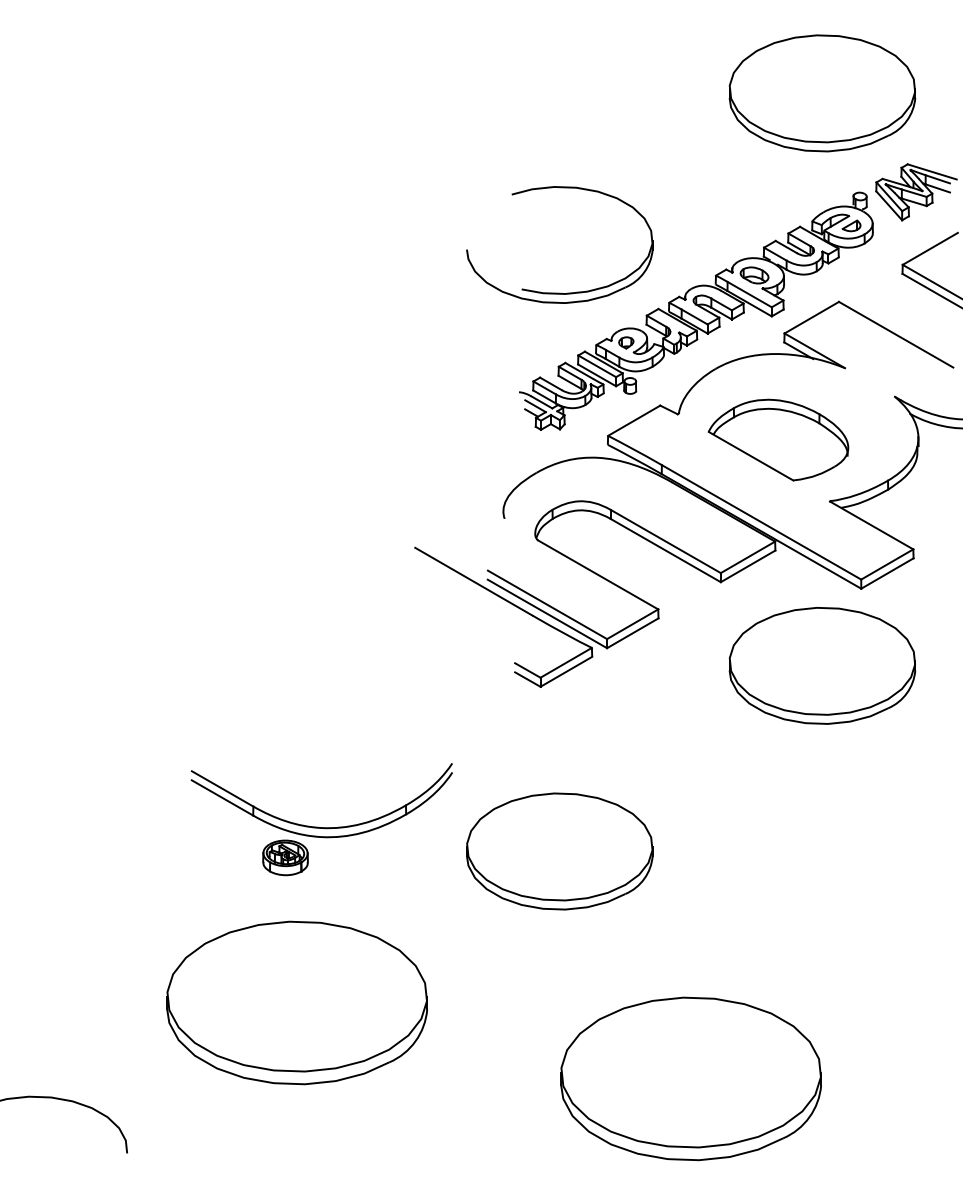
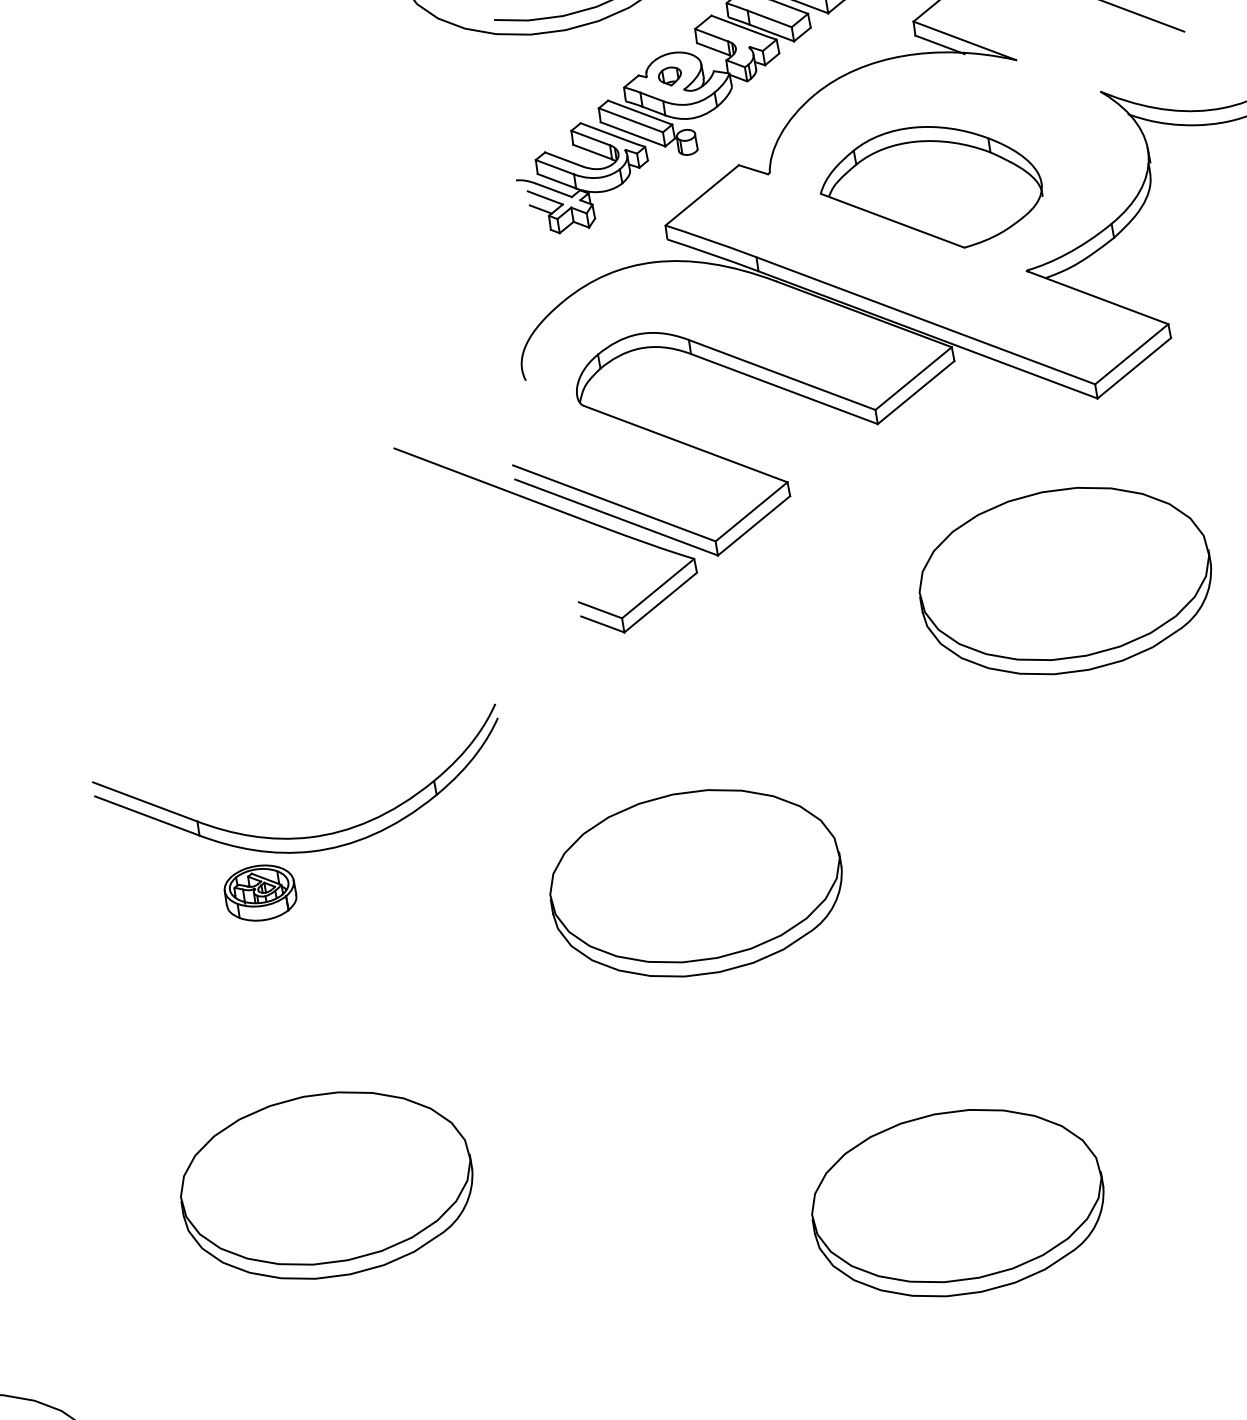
part: (822, 665) -> (1065, 580), moved
part: (318, 826) -> (303, 835), moved
part: (296, 1003) -> (325, 1186), size x0.71
part: (690, 1078) -> (956, 1202), size x0.71

